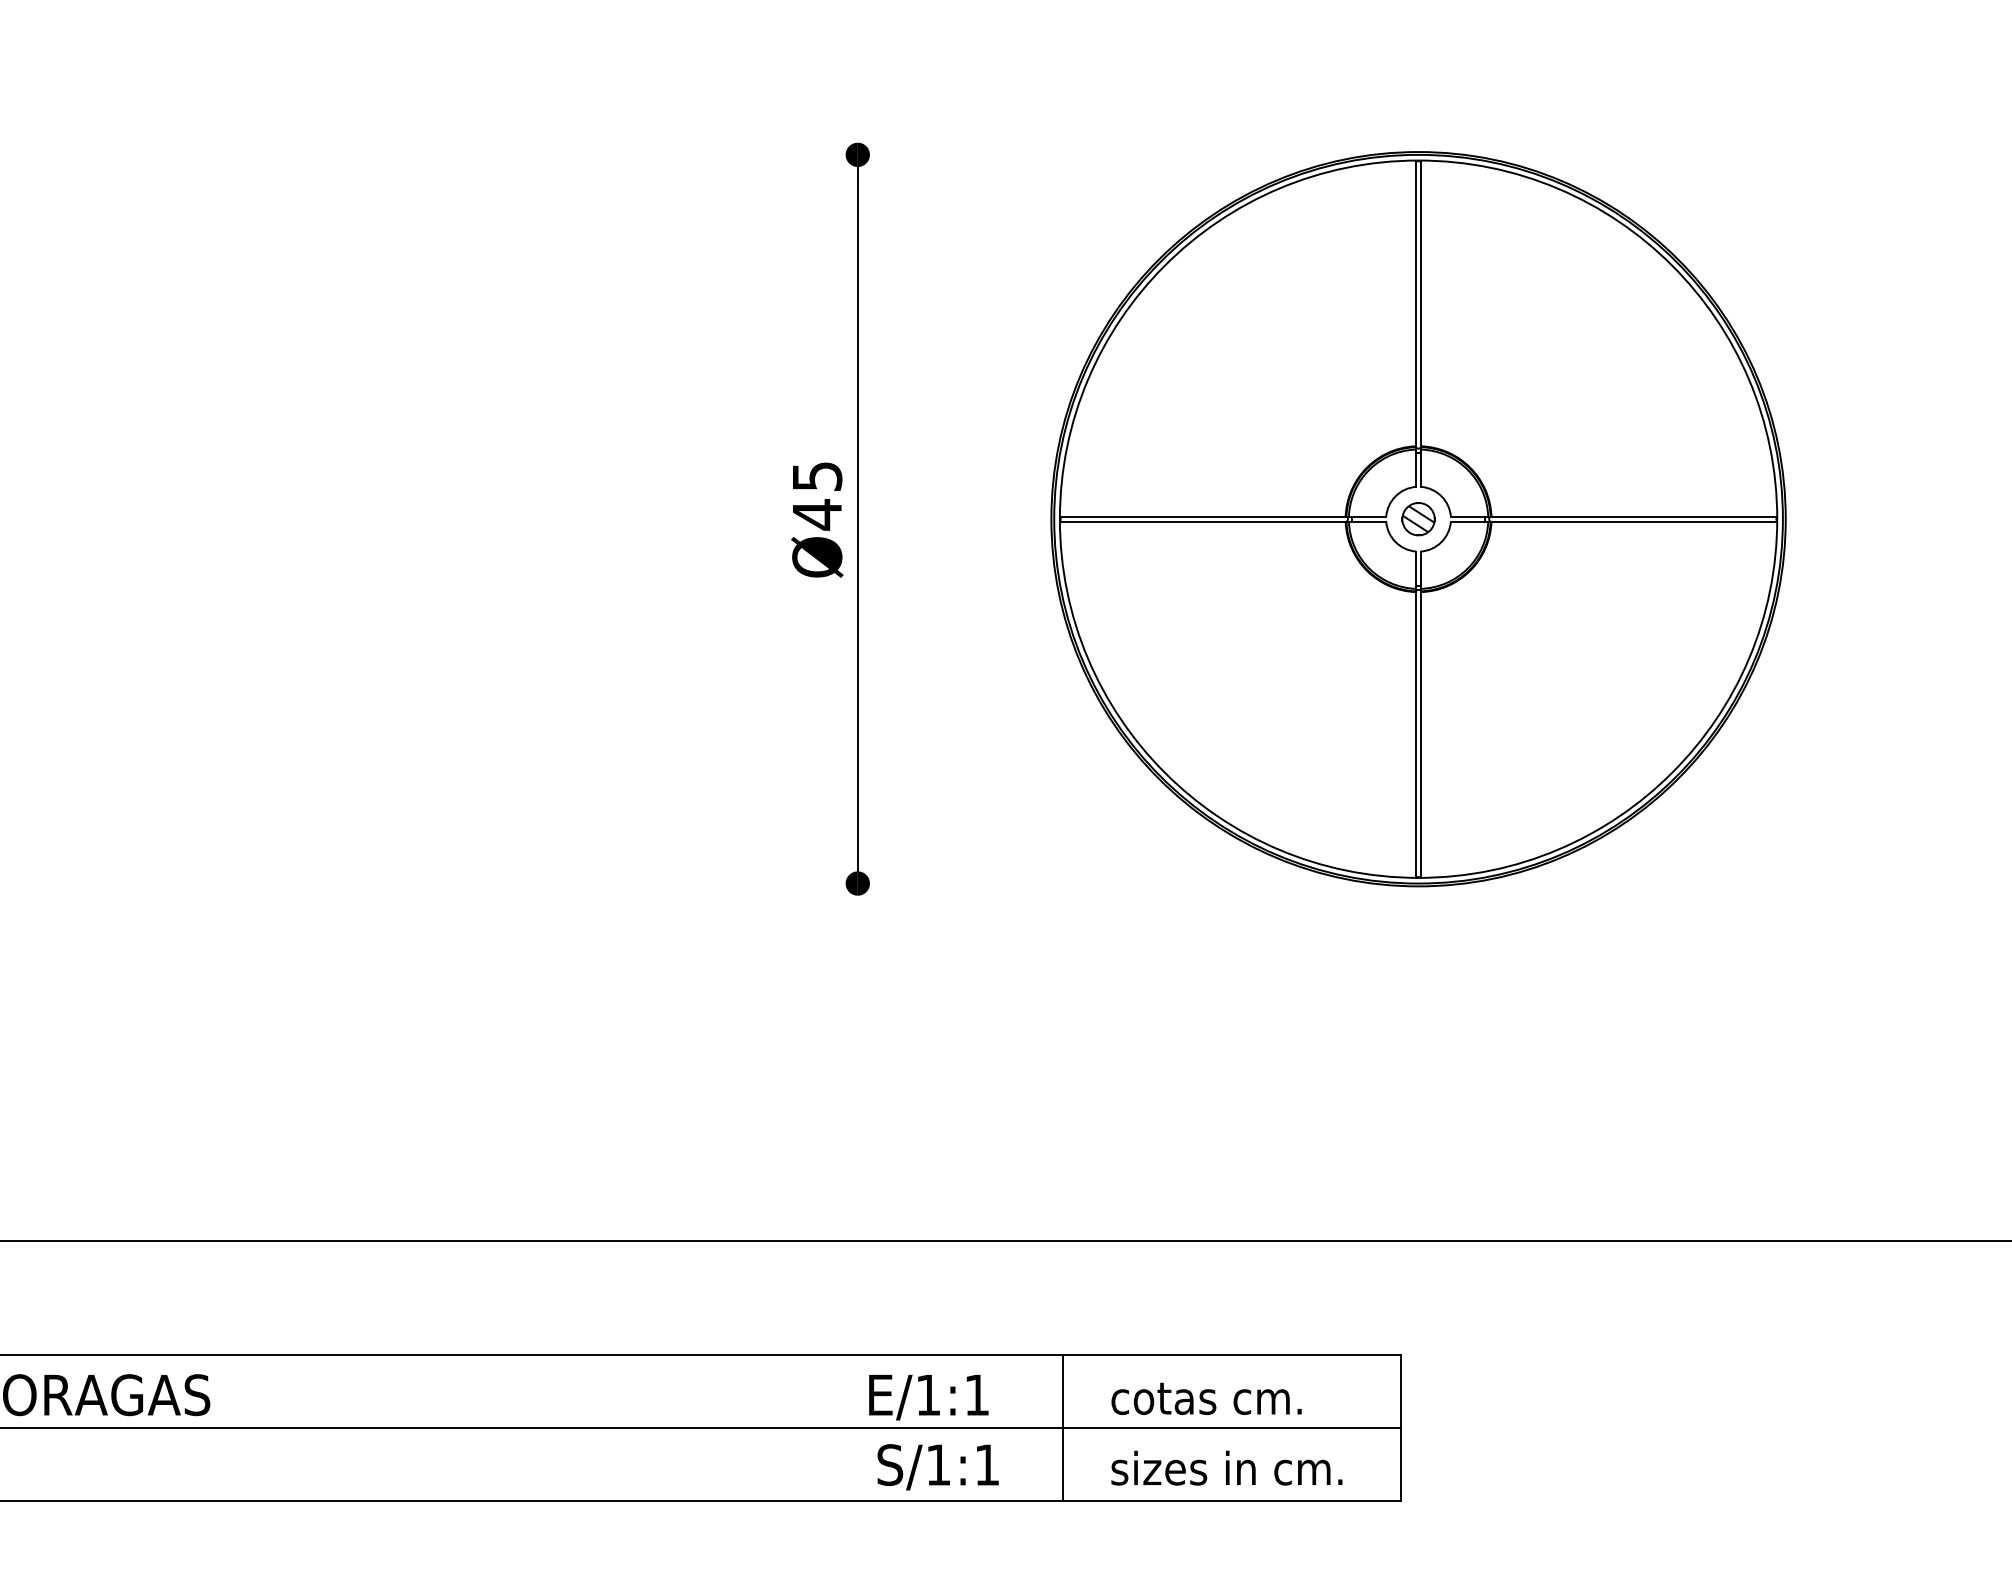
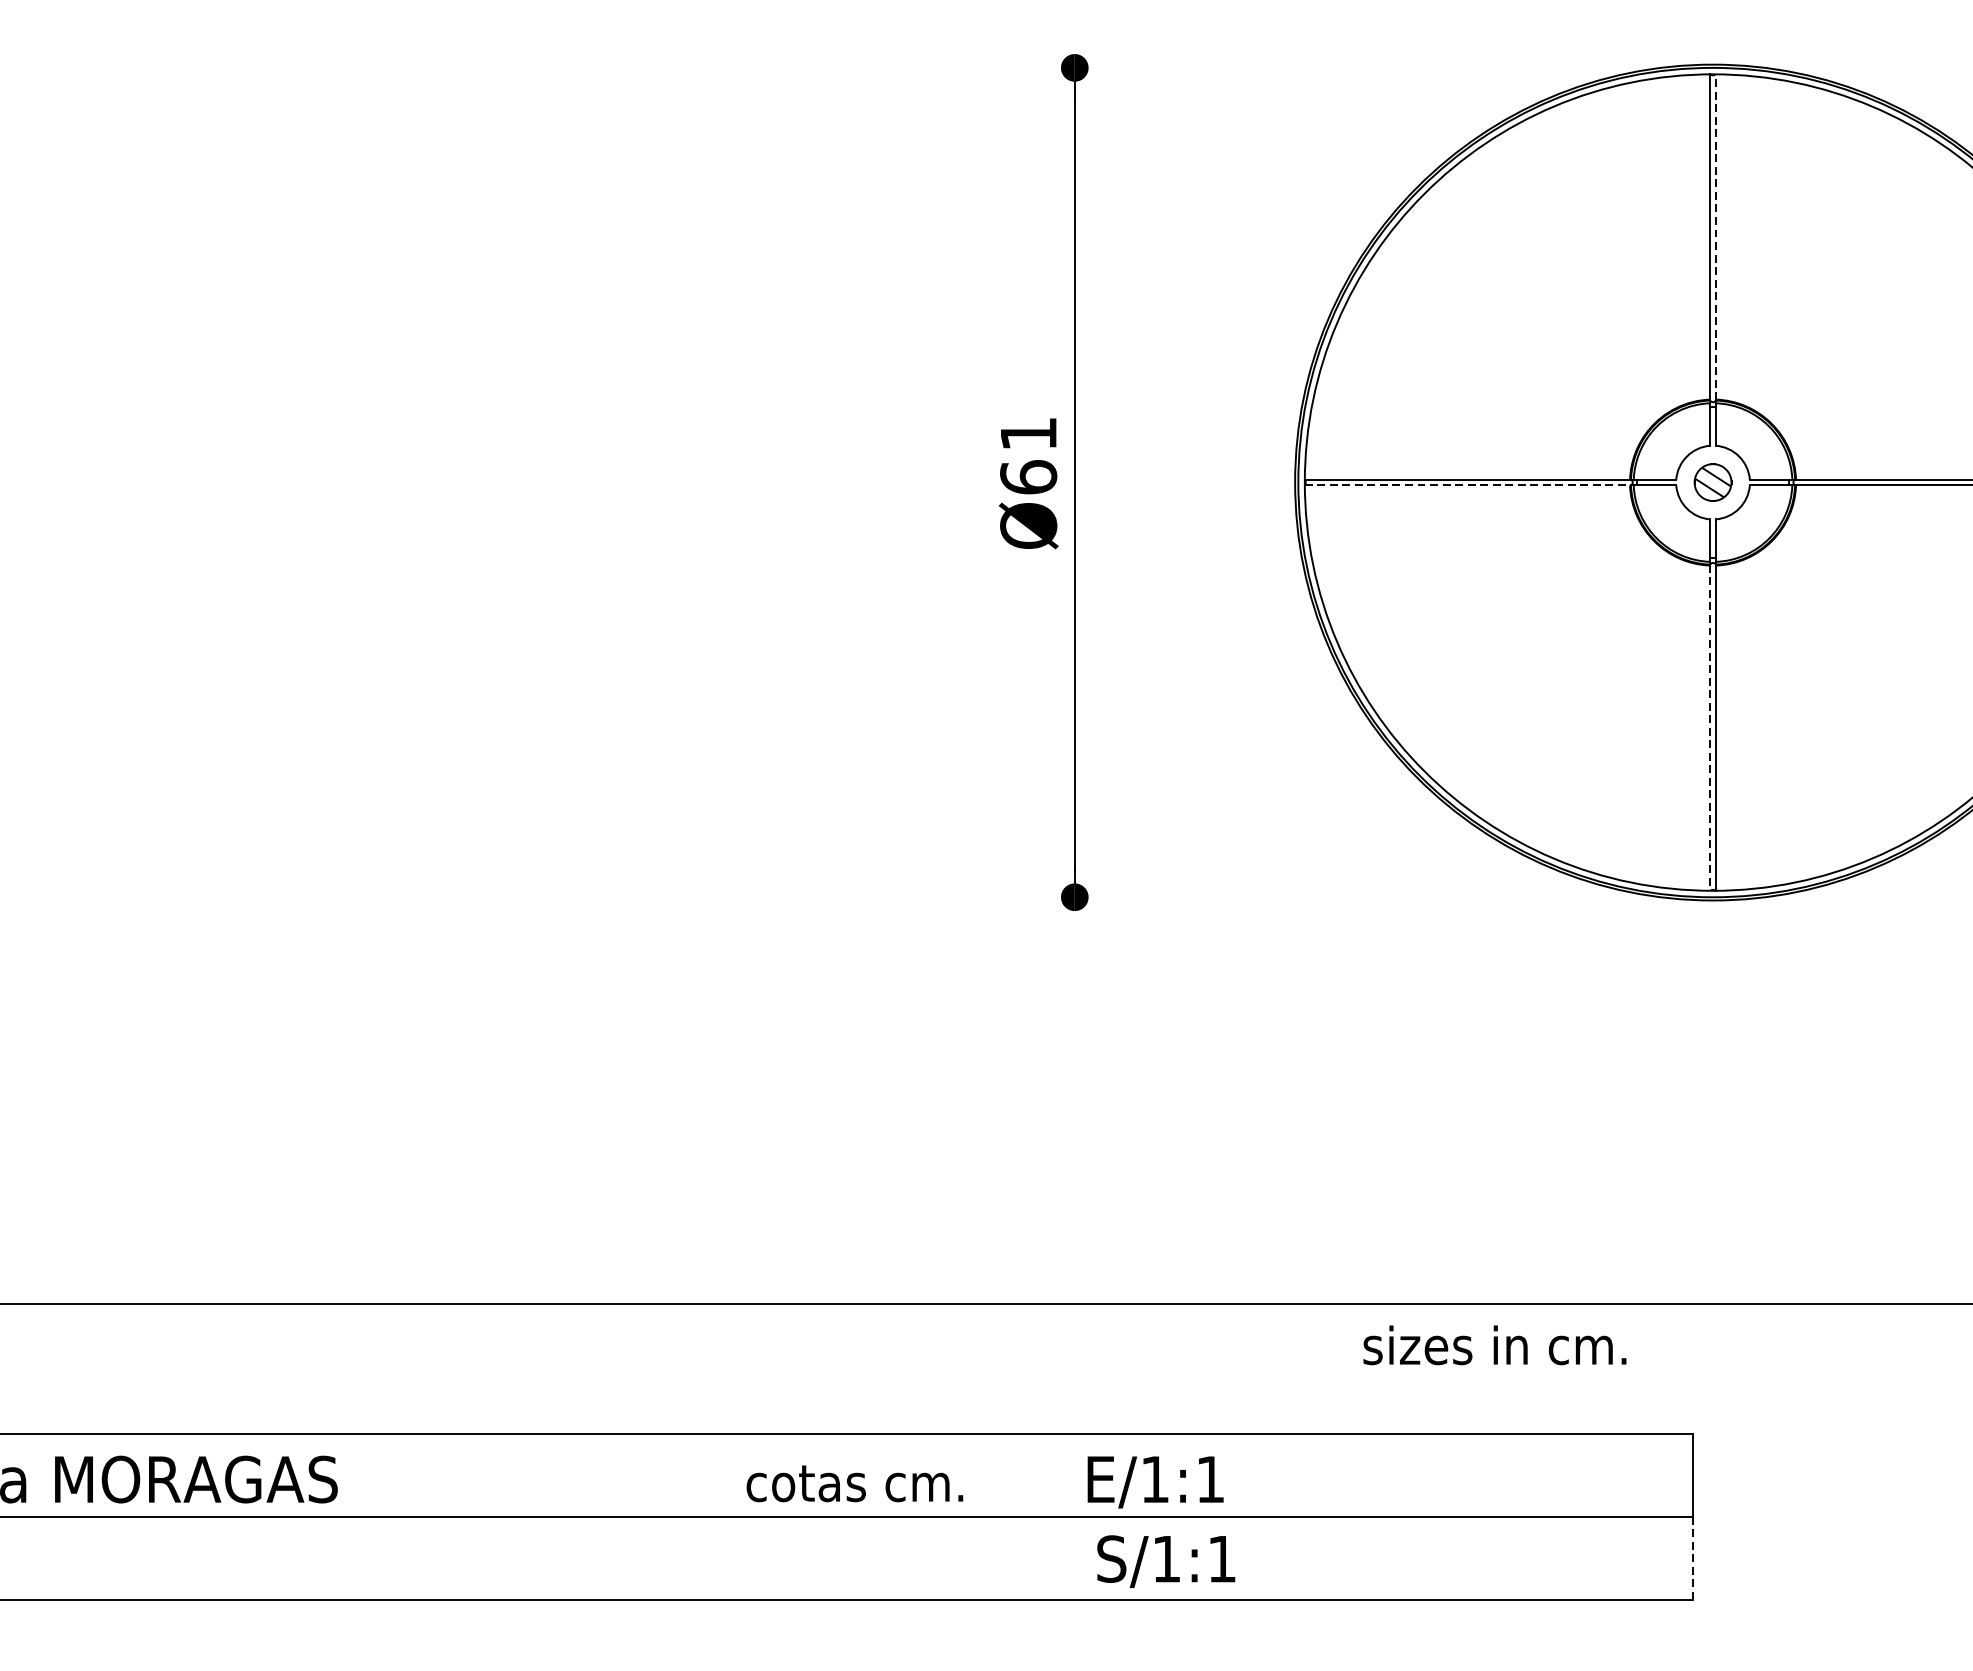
line: (1421, 303) -> (1716, 237), solid -> dashed
text: (817, 496) -> (1028, 456), Ø45 -> Ø61
line: (1203, 521) -> (1468, 485), solid -> dashed
line: (1416, 735) -> (1710, 728), solid -> dashed
text: (1206, 1398) -> (854, 1483), moved
line: (1063, 1427) -> (1308, 1516), removed
line: (1401, 1464) -> (1693, 1558), solid -> dashed
text: (1226, 1467) -> (1494, 1344), moved

